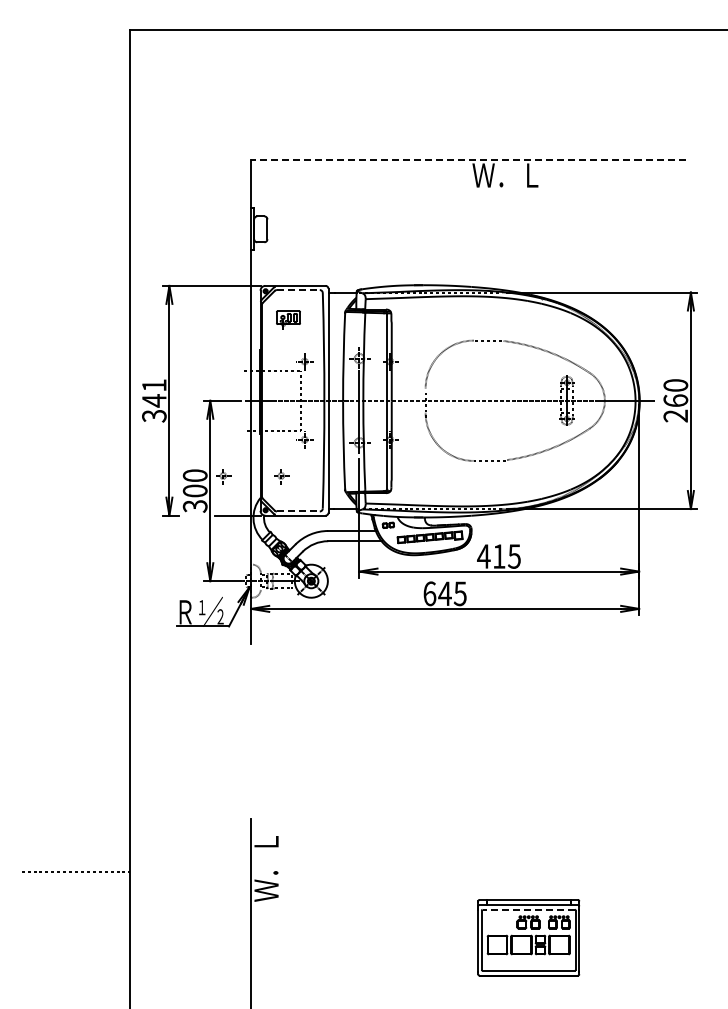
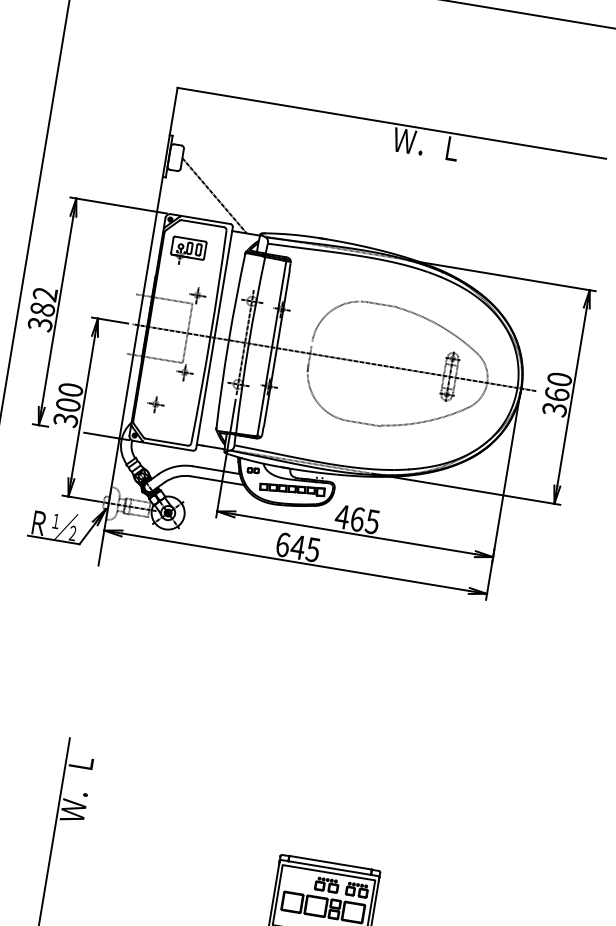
line: (467, 160) -> (390, 123), dashed -> solid
line: (305, 260) -> (214, 195), added
line: (298, 290) -> (202, 224), dashed -> solid
part: (288, 320) -> (188, 252), size x1.43
text: (154, 393) -> (44, 302), 341 -> 382
text: (676, 415) -> (555, 409), 260 -> 360
part: (223, 476) -> (98, 395), removed
line: (298, 511) -> (166, 442), dashed -> solid
text: (499, 556) -> (357, 519), 415 -> 465
line: (528, 909) -> (328, 872), dashed -> solid

